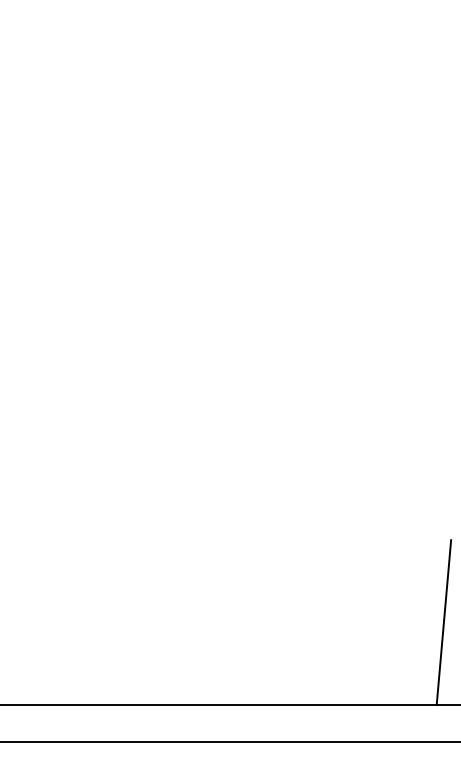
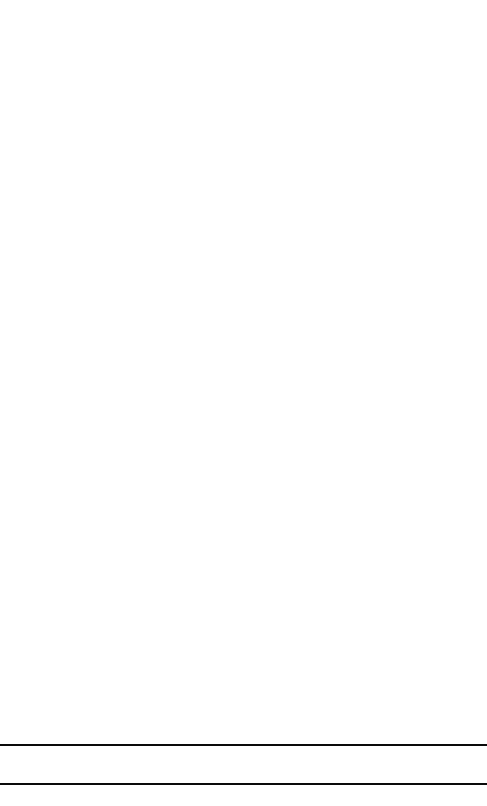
line: (443, 622) -> (468, 657), removed

